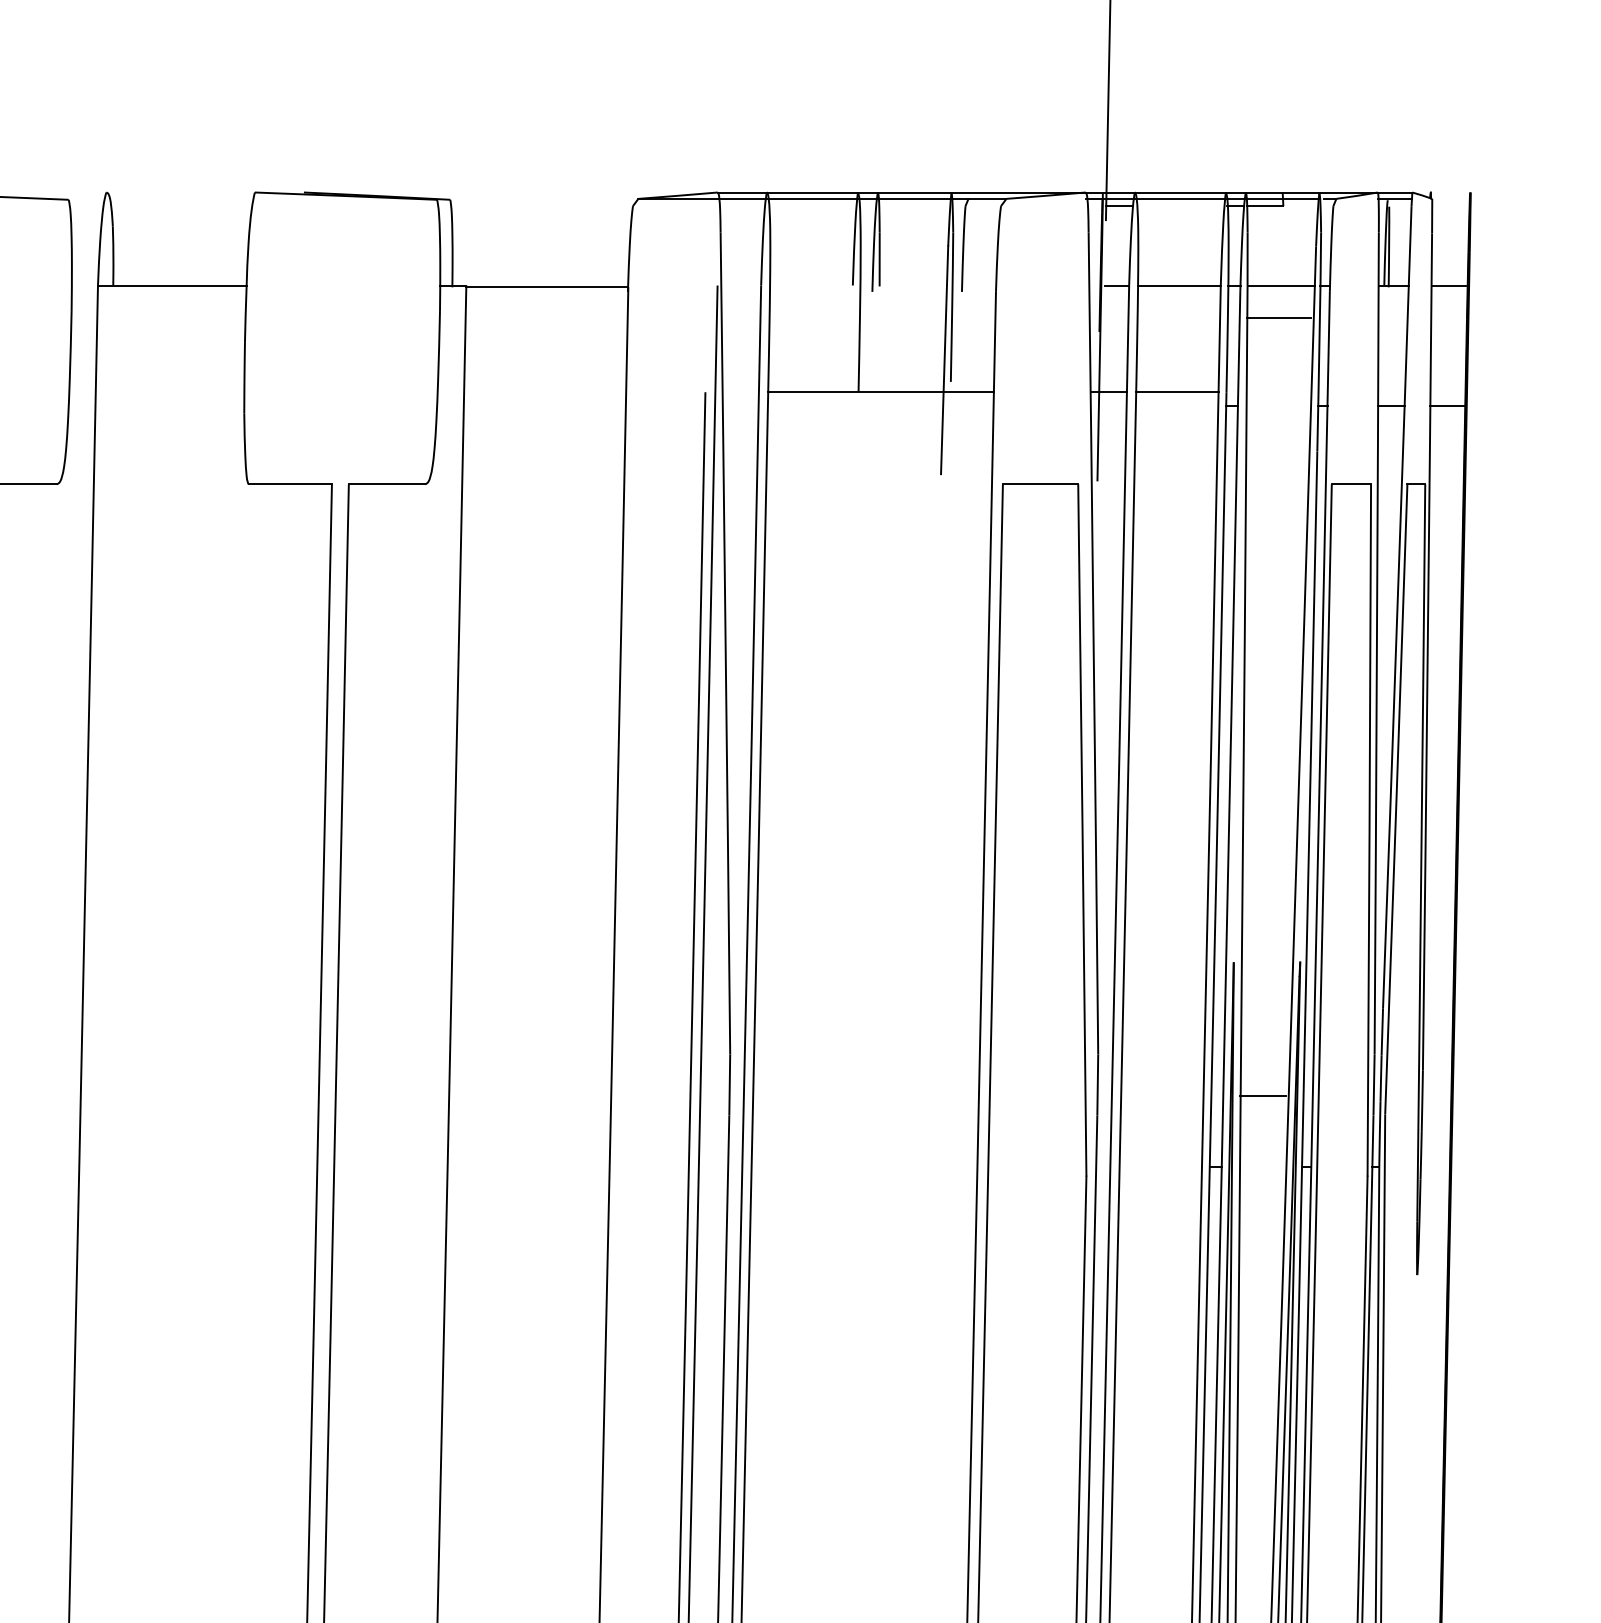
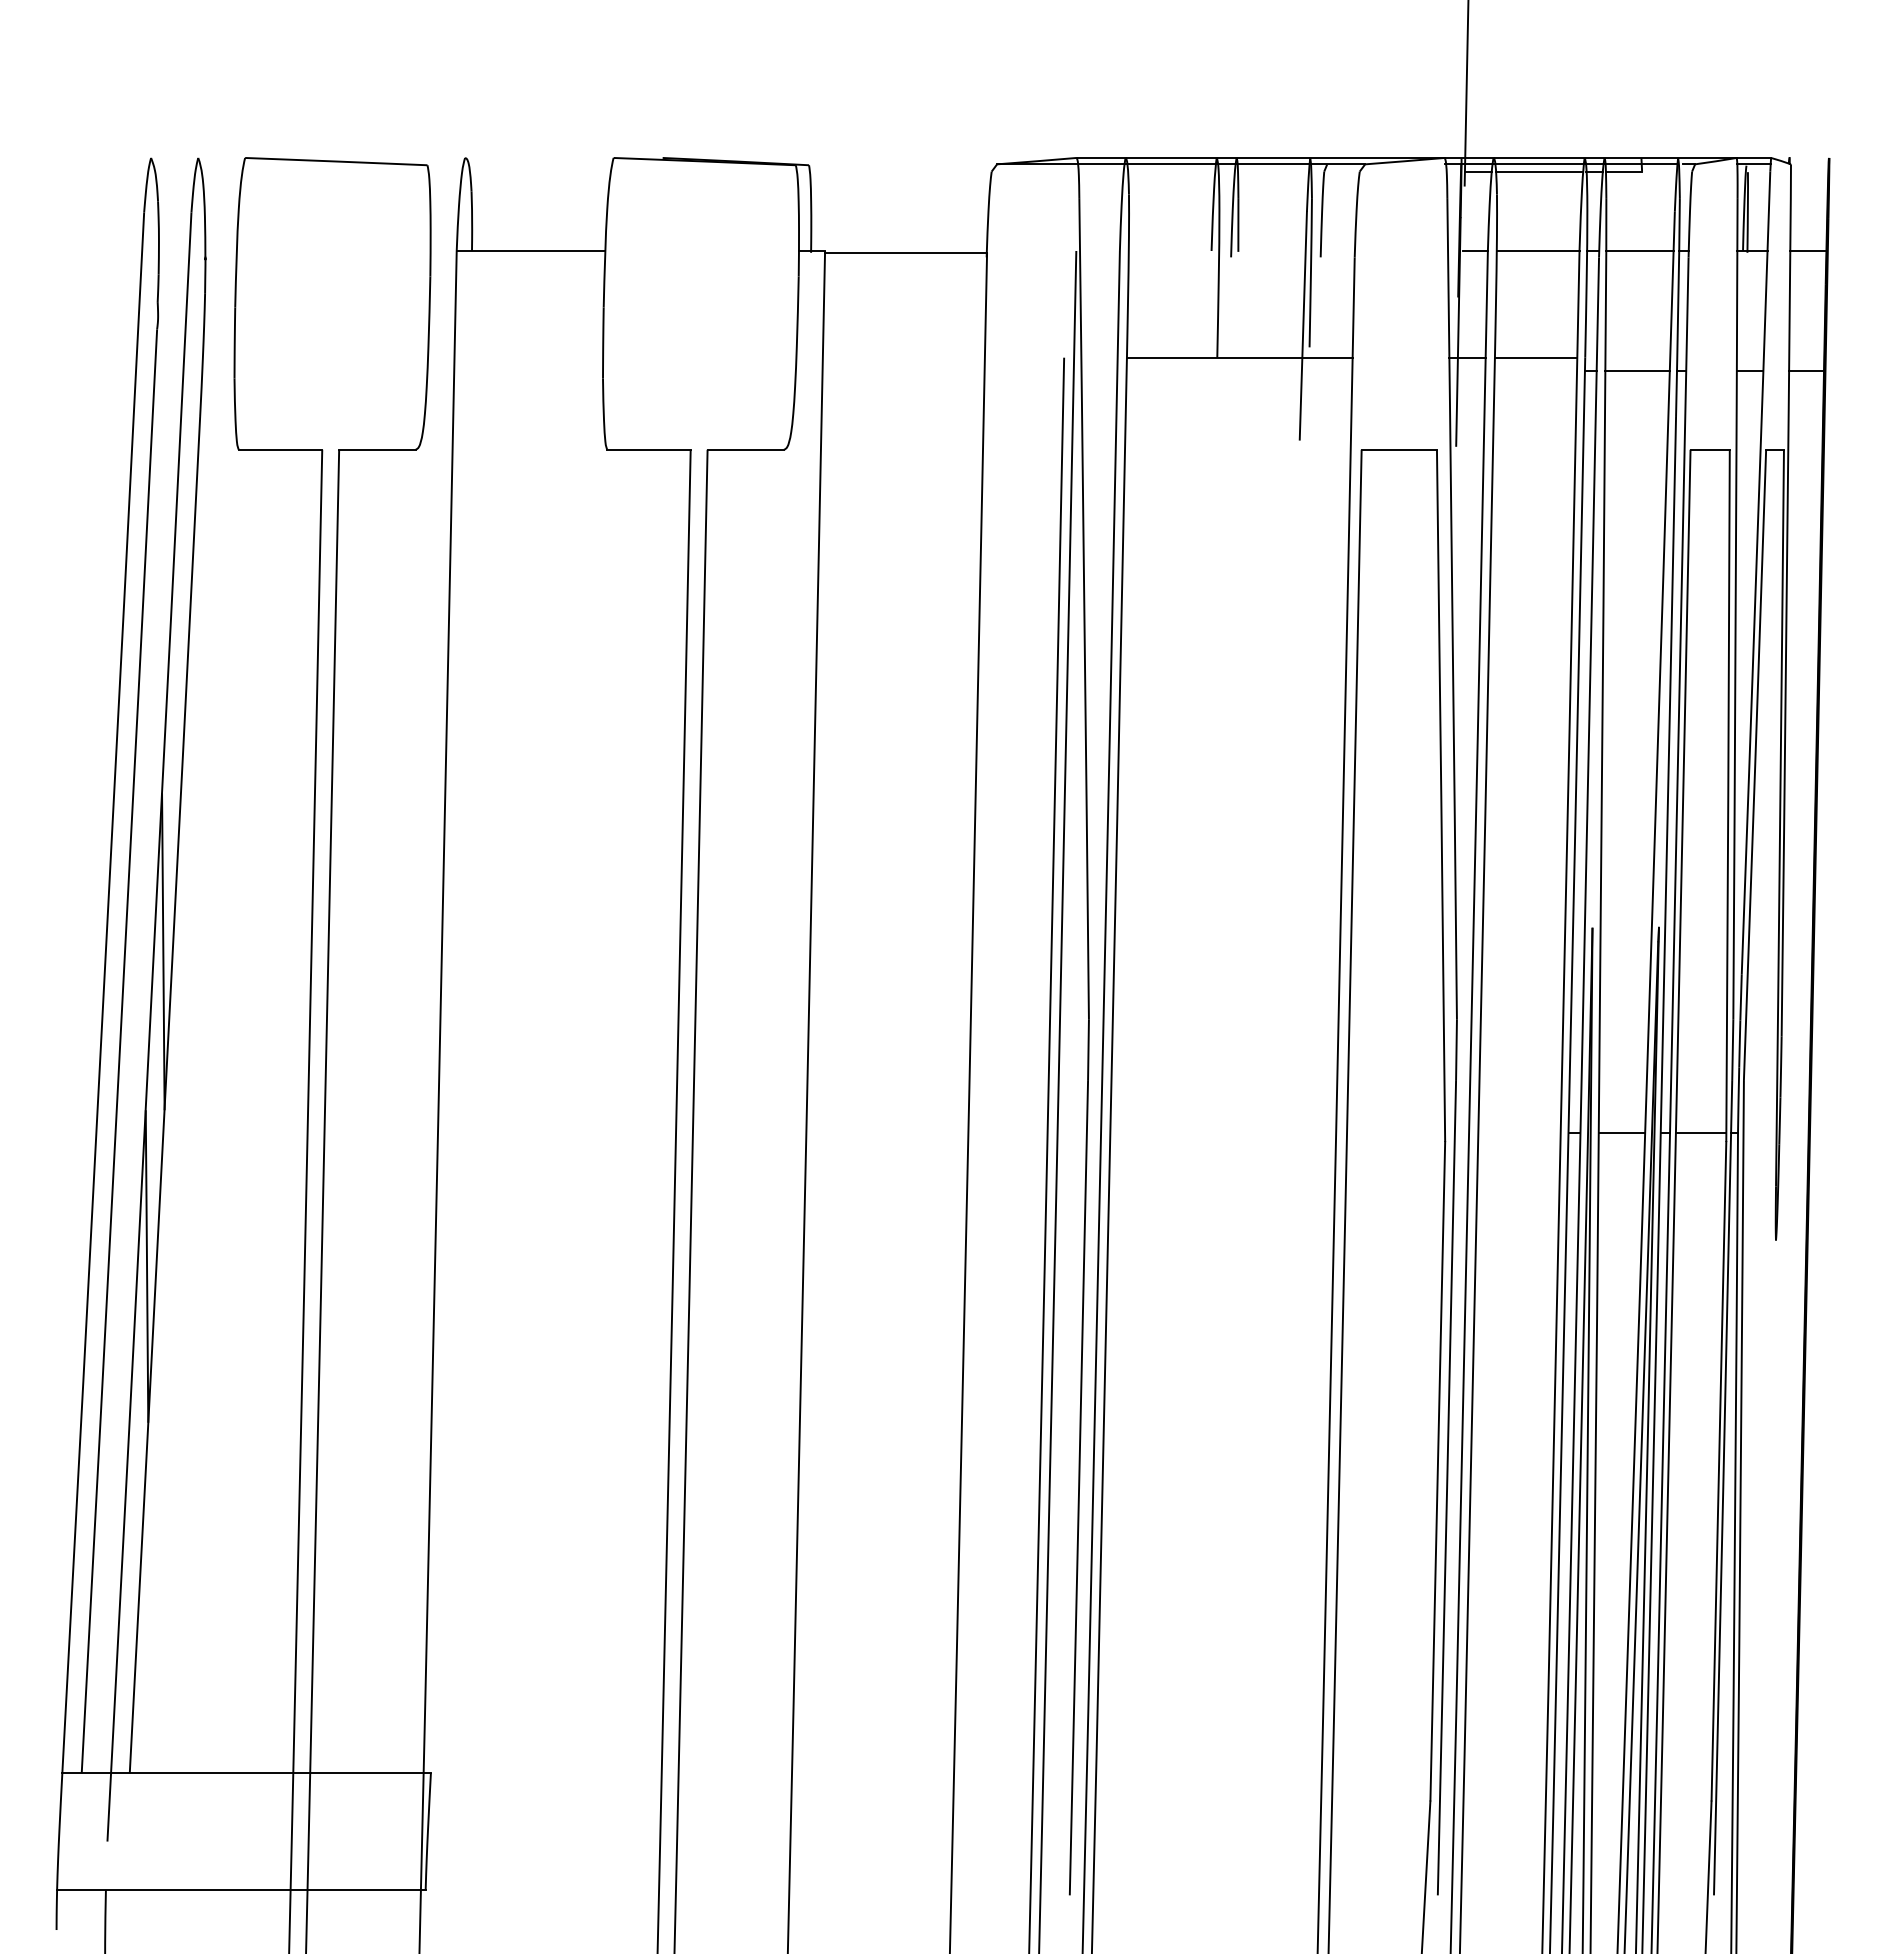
line: (1180, 206) -> (1539, 171), added
line: (1278, 318) -> (1637, 371), moved
line: (1262, 1096) -> (1621, 1132), moved
line: (1341, 1167) -> (1700, 1132), added

